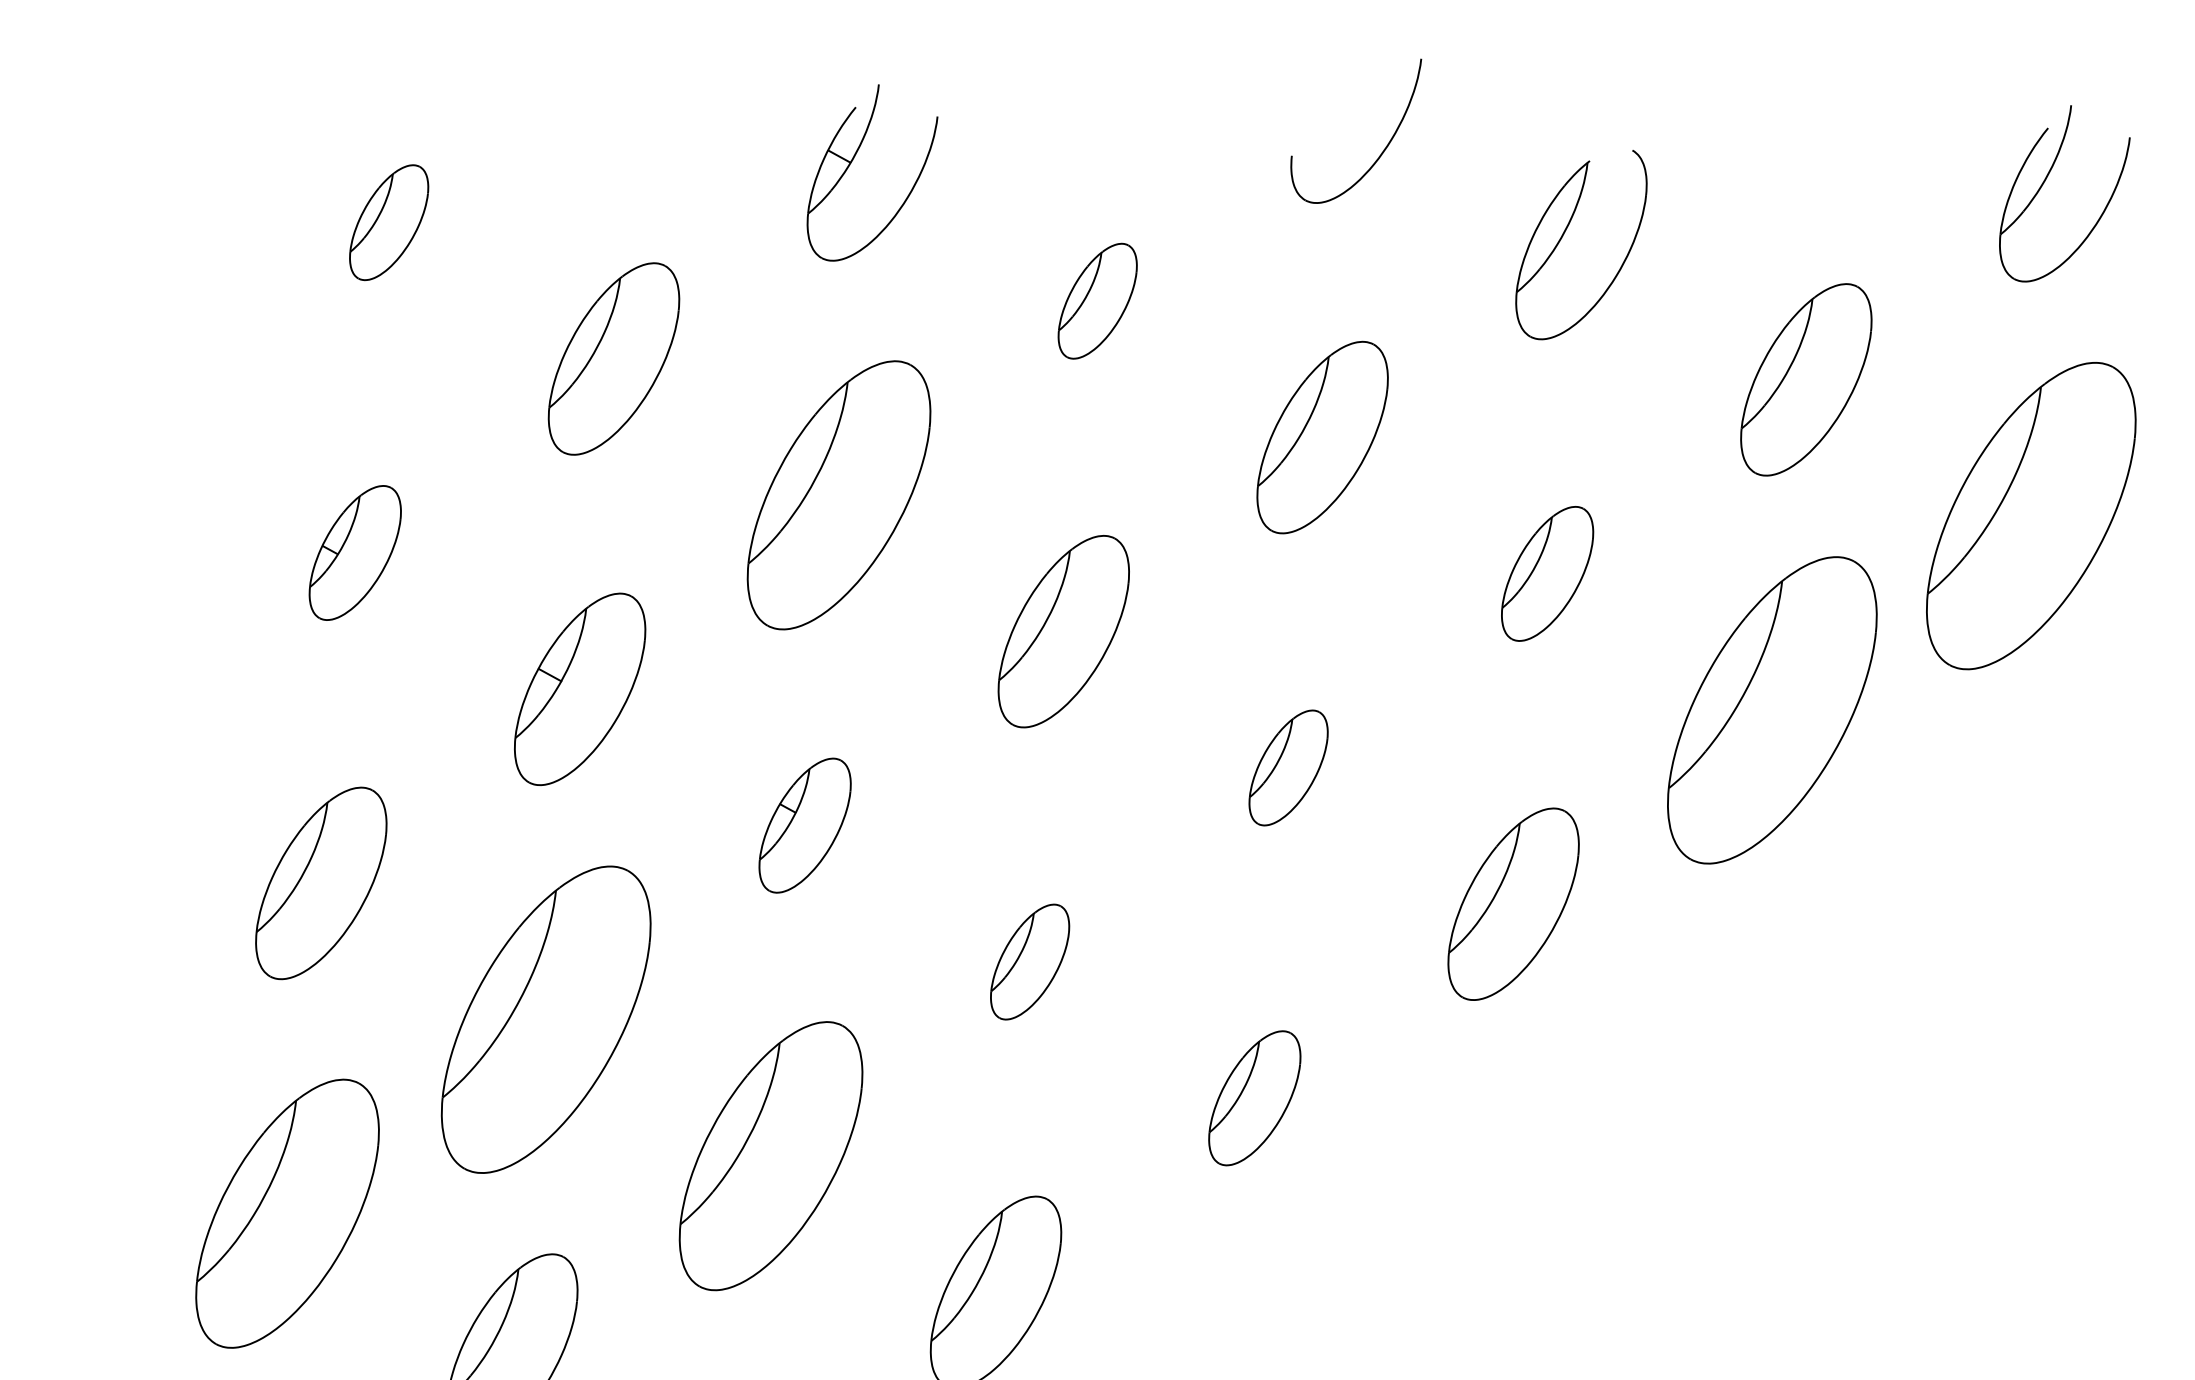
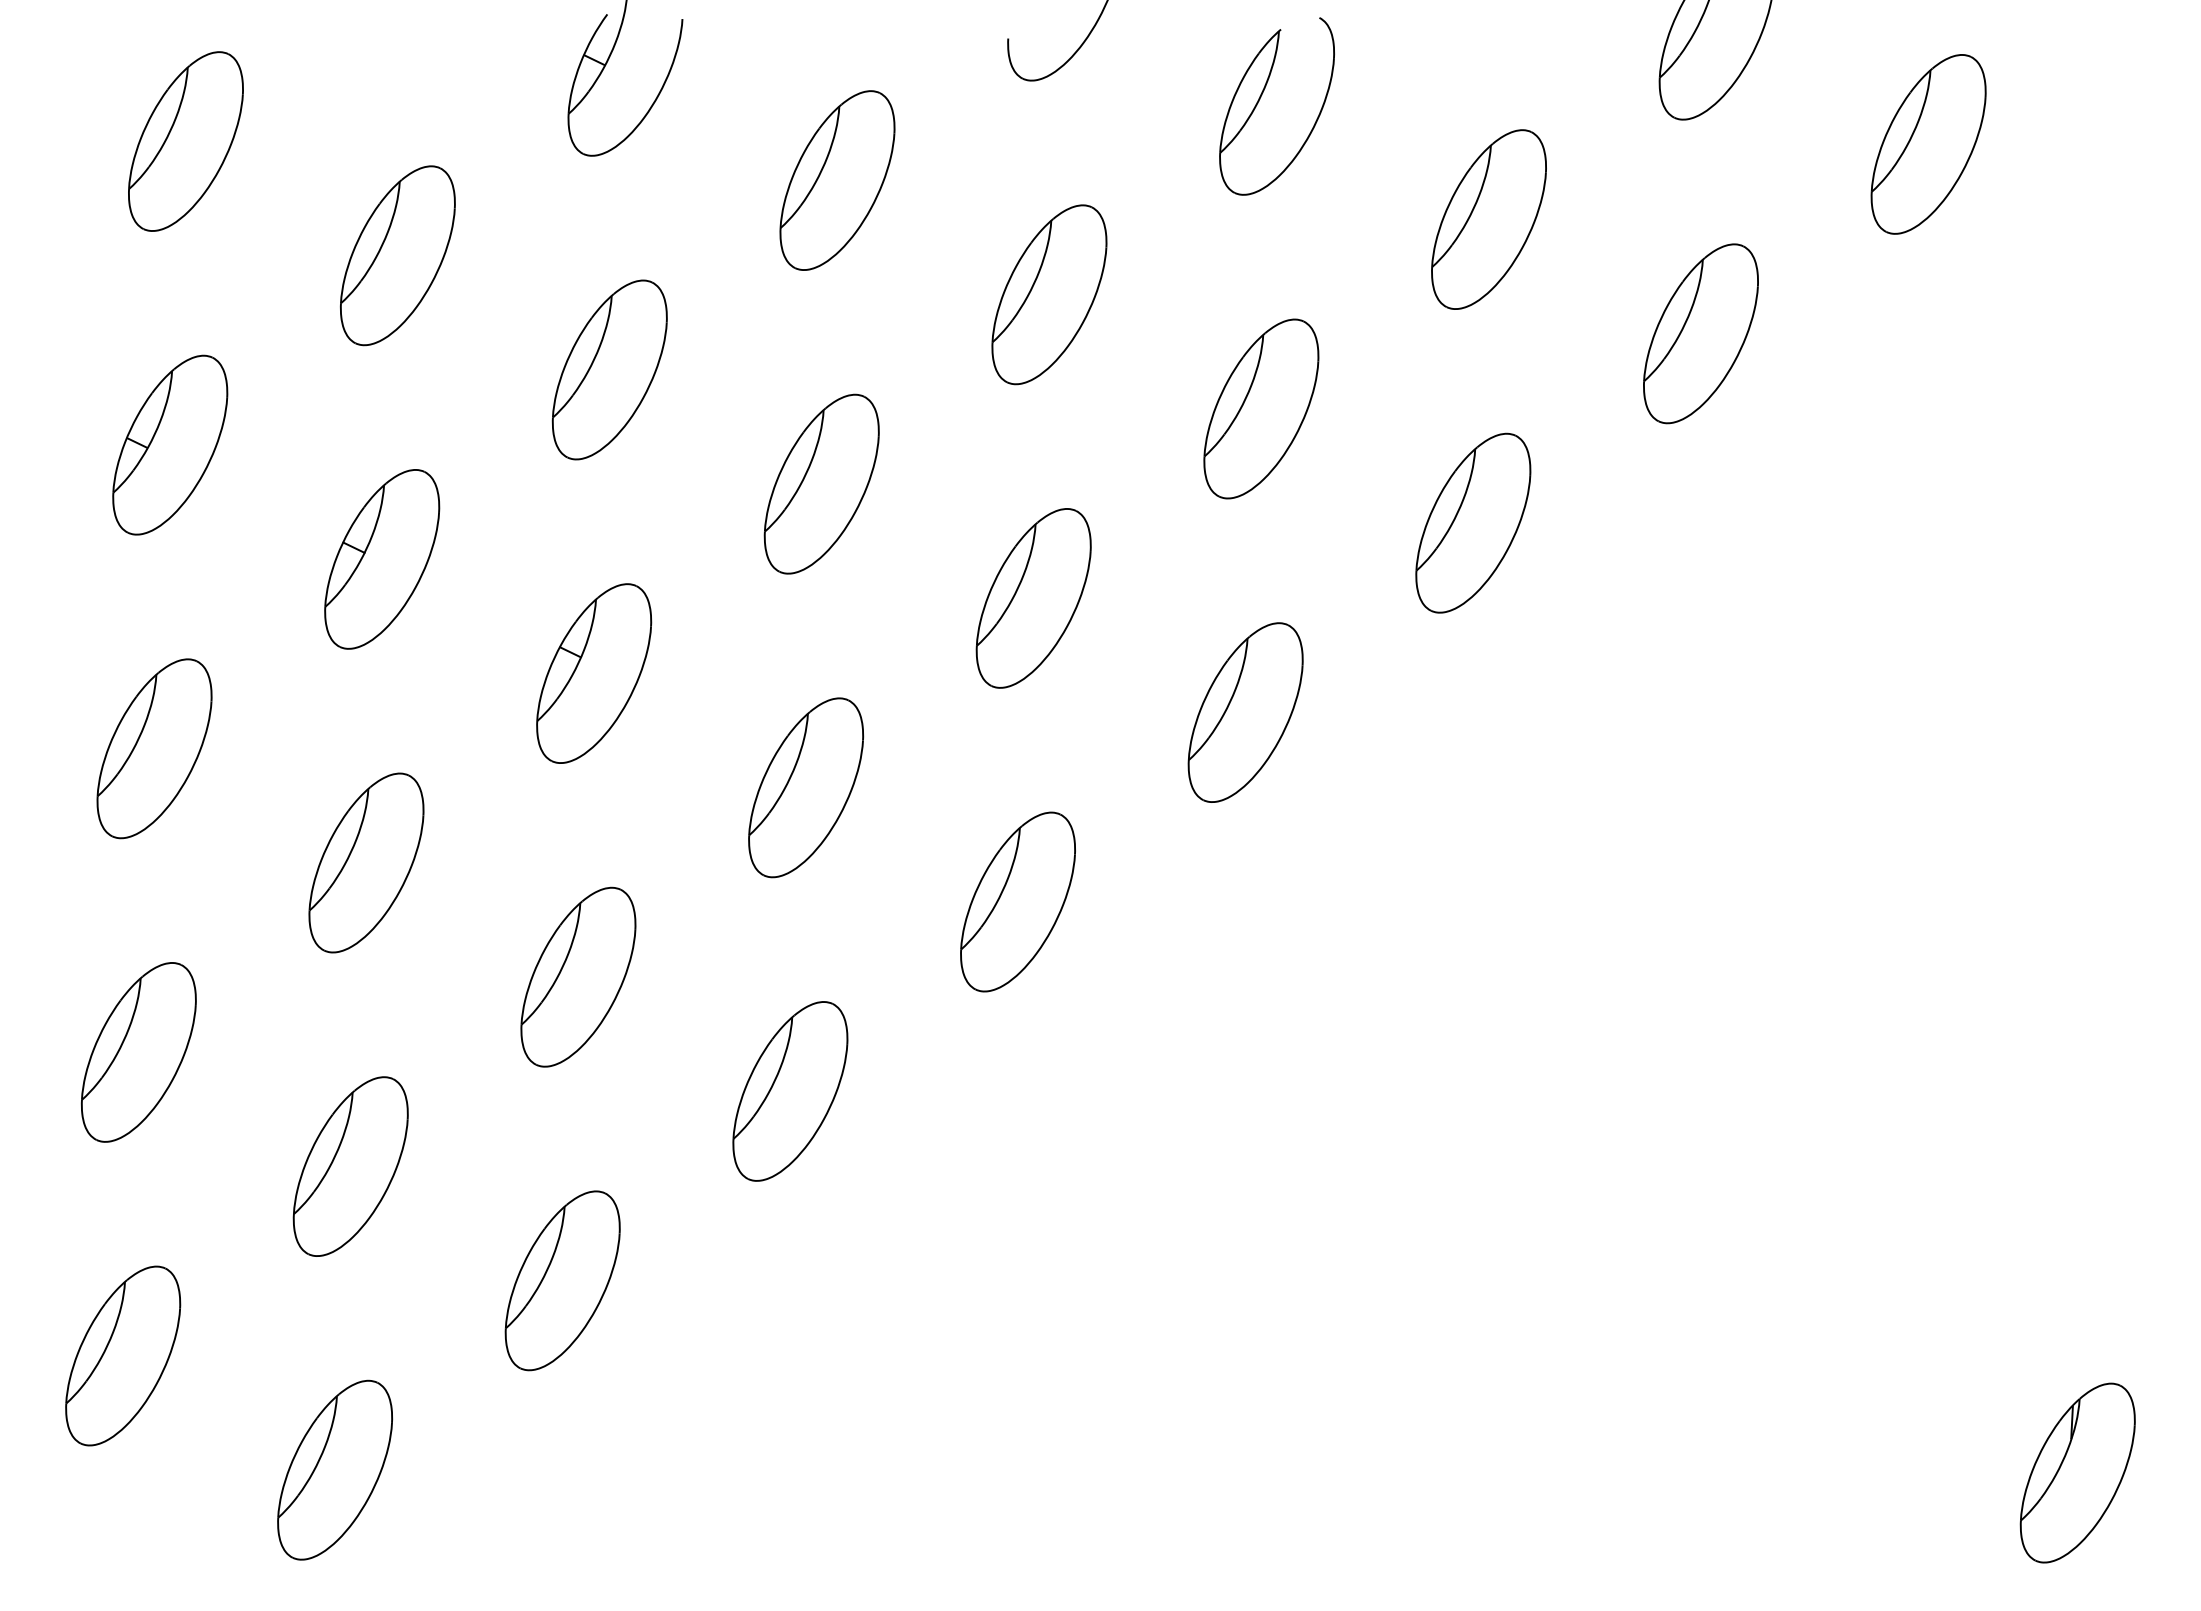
part: (388, 222) -> (185, 141), size x1.67
part: (1097, 301) -> (837, 180), size x1.67
part: (838, 494) -> (609, 369), size x0.71
part: (2030, 515) -> (1700, 333), size x0.62
part: (355, 552) -> (170, 444), size x1.43
part: (1547, 573) -> (1261, 408), size x1.43
part: (1772, 709) -> (1473, 522), size x0.62
part: (1288, 768) -> (1033, 598), size x1.67
part: (805, 825) -> (594, 673), size x1.43
part: (1030, 961) -> (806, 787), size x1.67
part: (546, 1019) -> (366, 862), size x0.62
part: (1254, 1097) -> (1017, 901), size x1.43
part: (771, 1155) -> (578, 976), size x0.71
part: (287, 1213) -> (138, 1052), size x0.71

